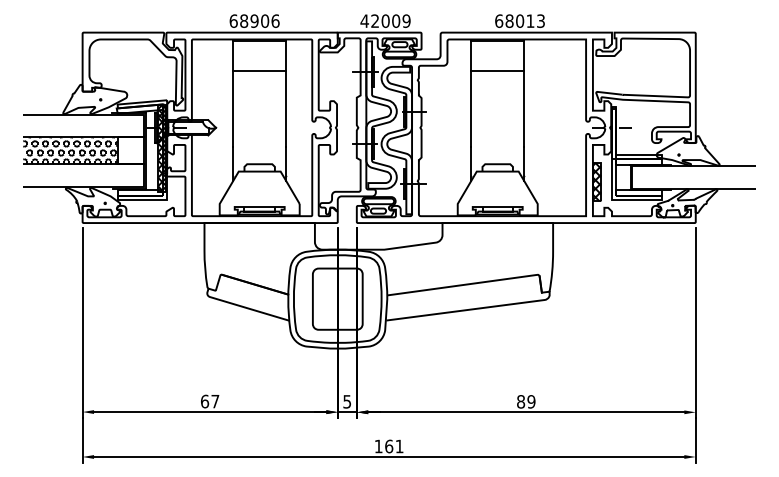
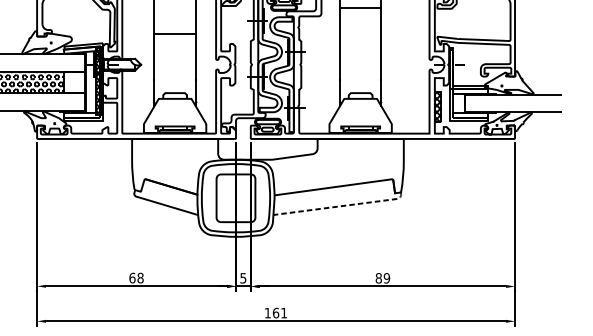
line: (259, 71) -> (174, 34), moved
line: (497, 71) -> (360, 8), moved
line: (477, 308) -> (344, 205), solid -> dashed
text: (215, 401) -> (140, 278), 67 -> 68

